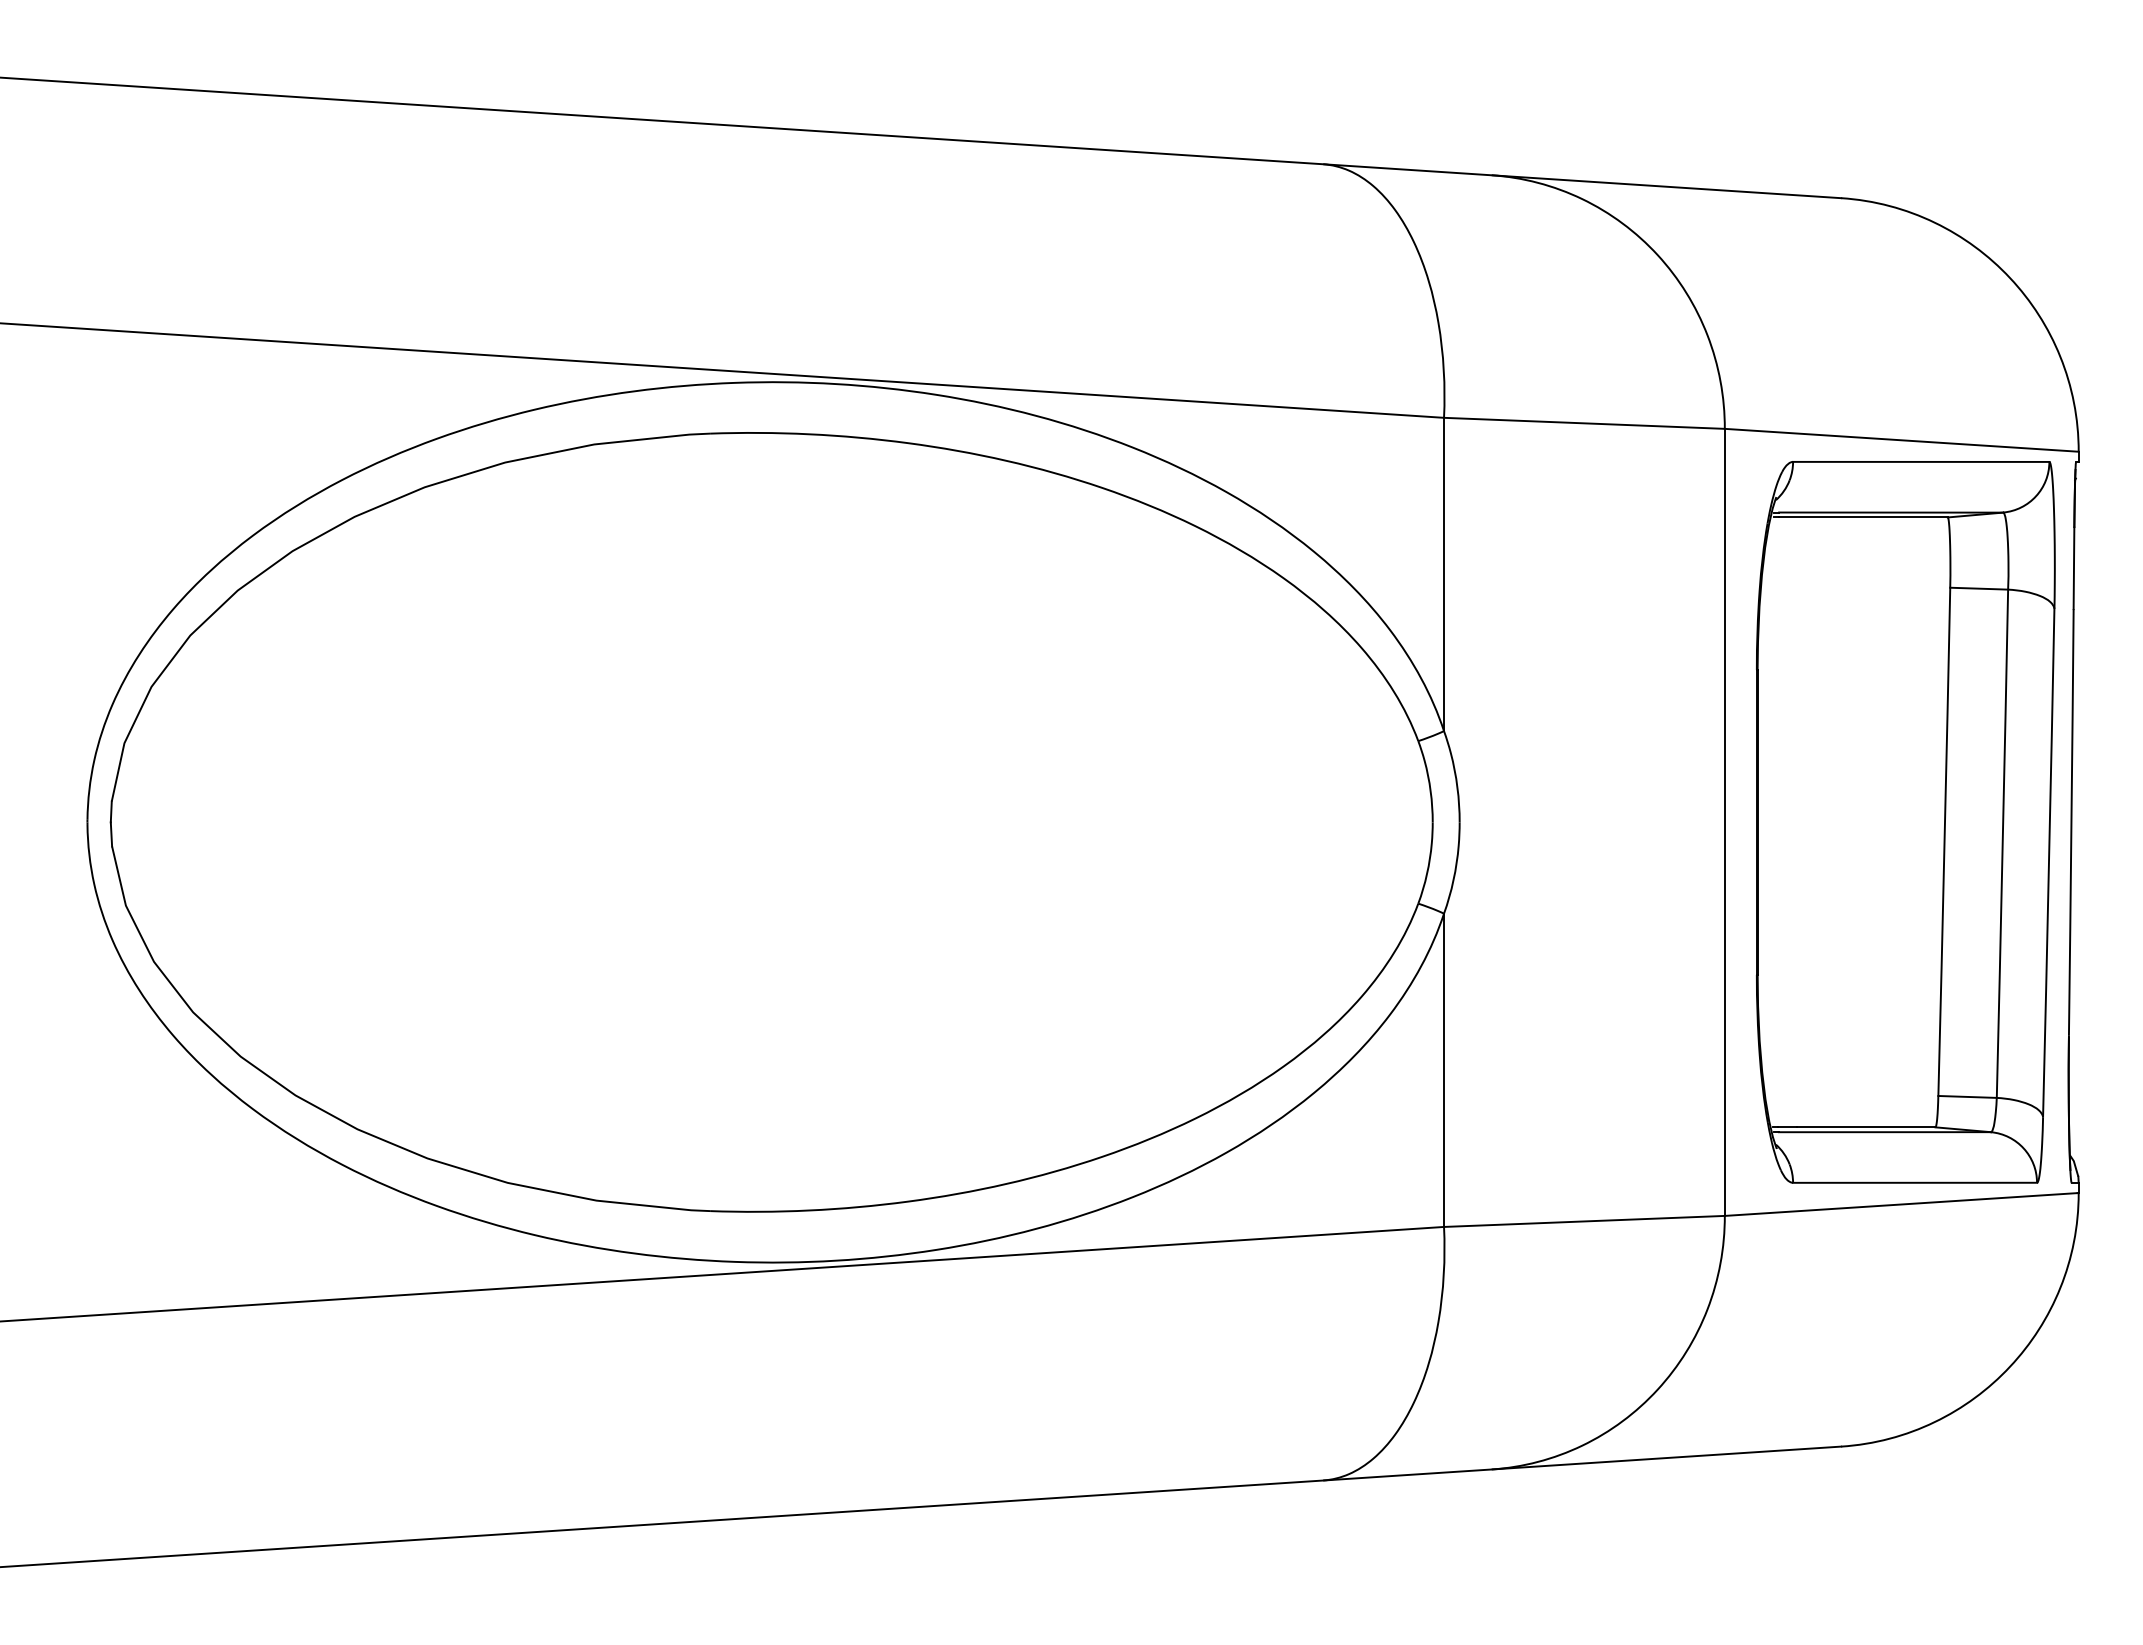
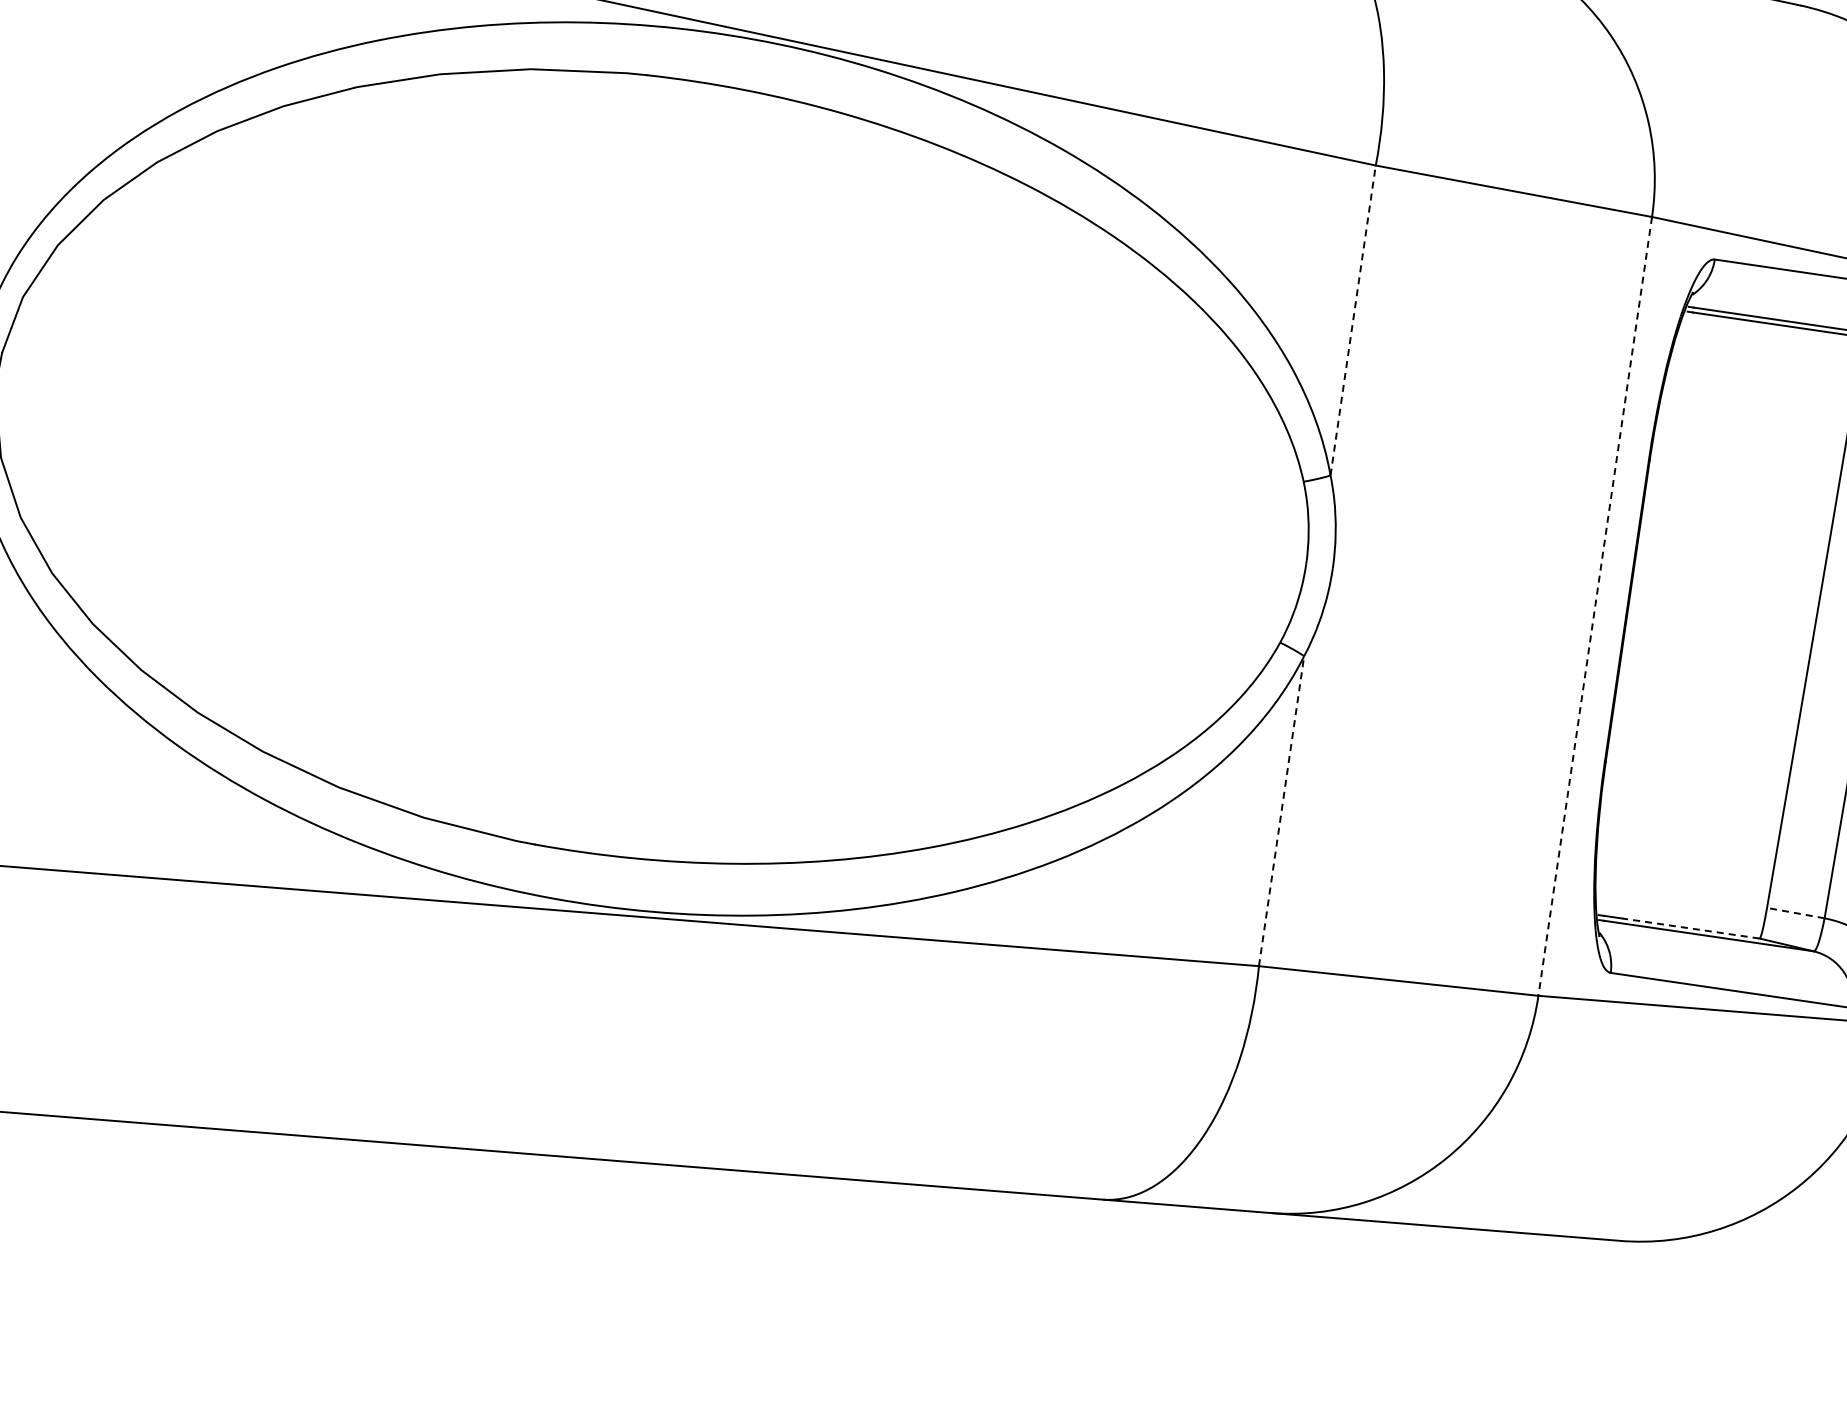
line: (1444, 574) -> (1353, 320), solid -> dashed
line: (1724, 822) -> (1594, 606), solid -> dashed
line: (1444, 1070) -> (1282, 811), solid -> dashed
line: (1967, 1096) -> (1795, 912), solid -> dashed
line: (1865, 1127) -> (1690, 928), solid -> dashed

